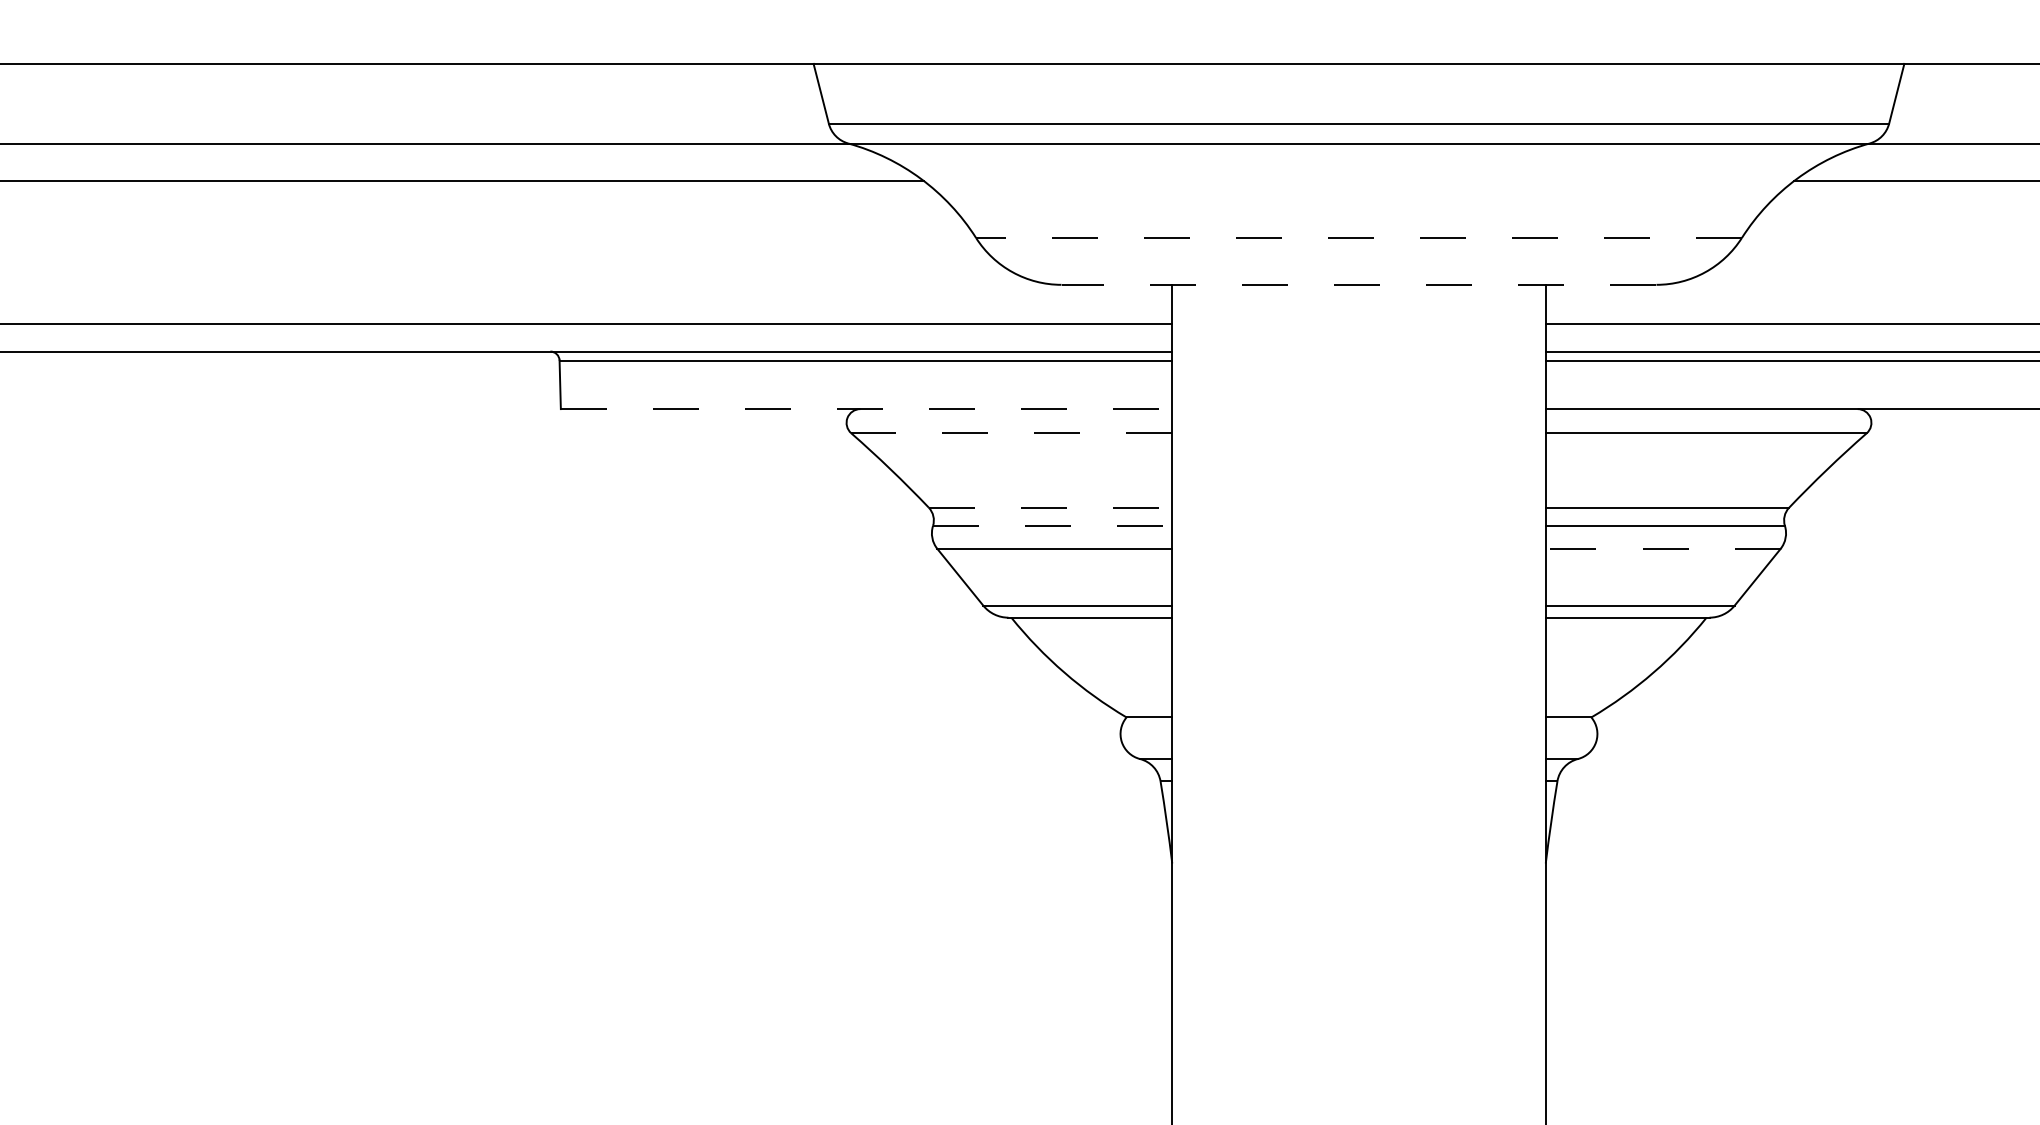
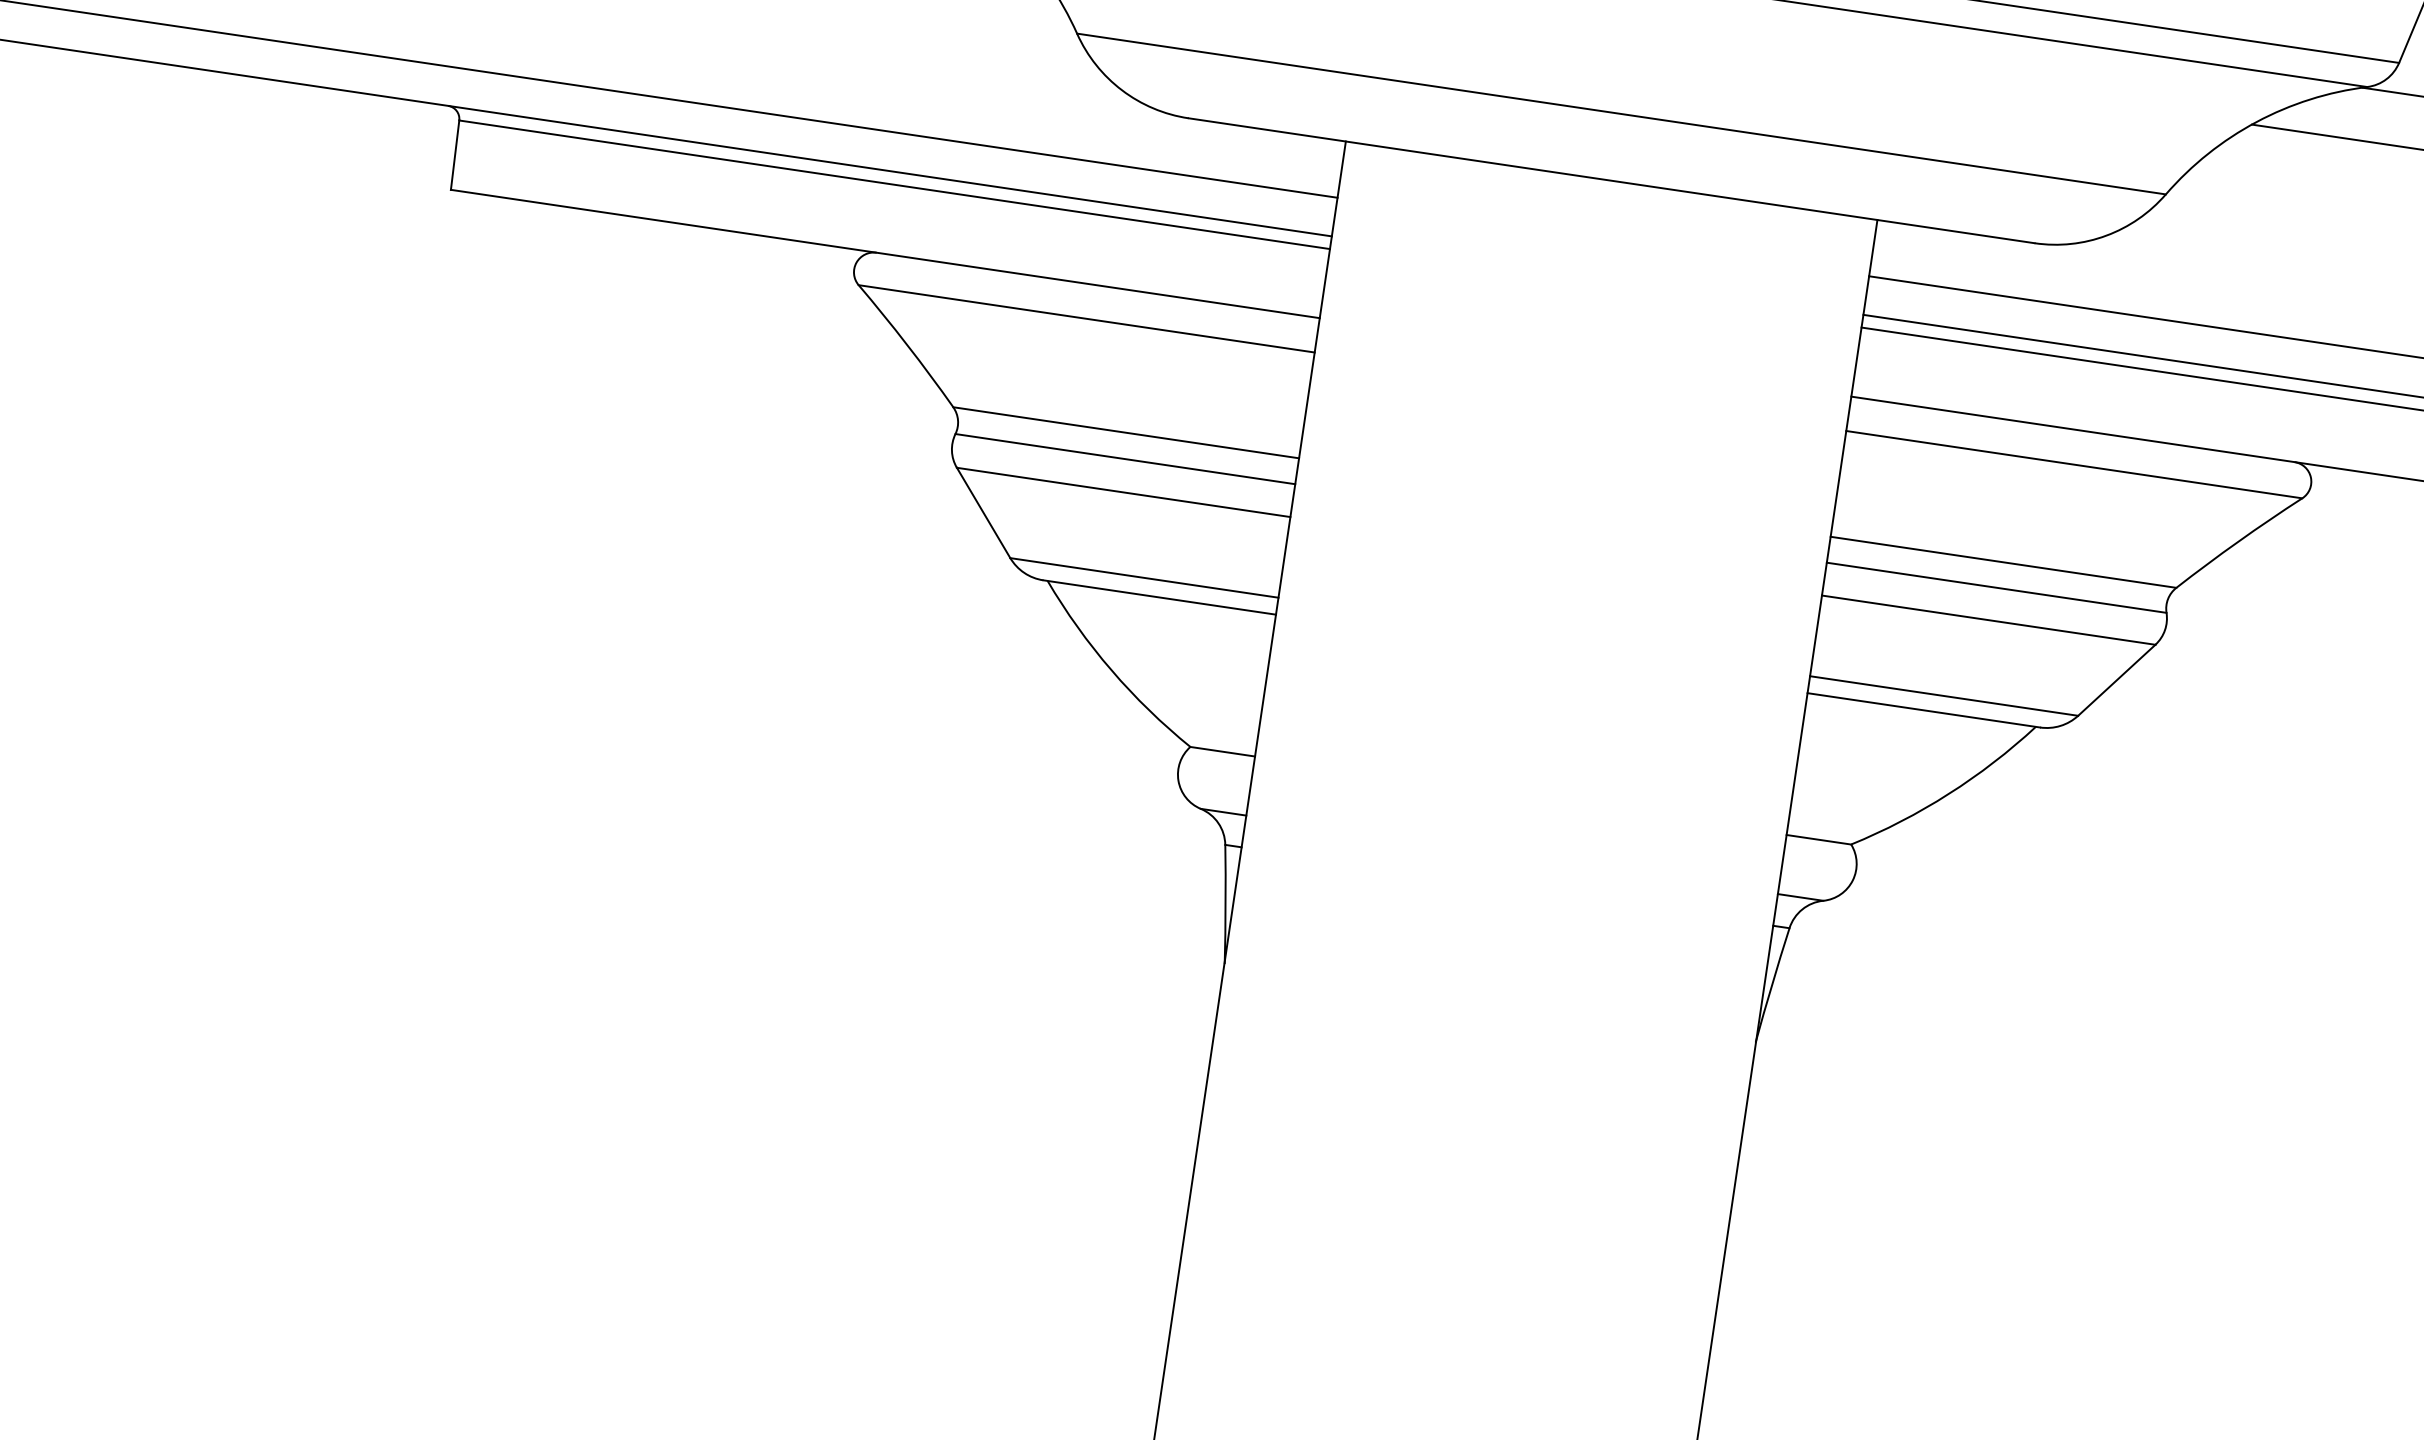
line: (1359, 237) -> (1622, 113), dashed -> solid
line: (1358, 284) -> (1610, 180), dashed -> solid
line: (866, 409) -> (885, 254), dashed -> solid
line: (1011, 433) -> (1086, 319), dashed -> solid
line: (1050, 507) -> (1126, 432), dashed -> solid
line: (1053, 525) -> (1126, 458), dashed -> solid
line: (1662, 549) -> (1987, 620), dashed -> solid

